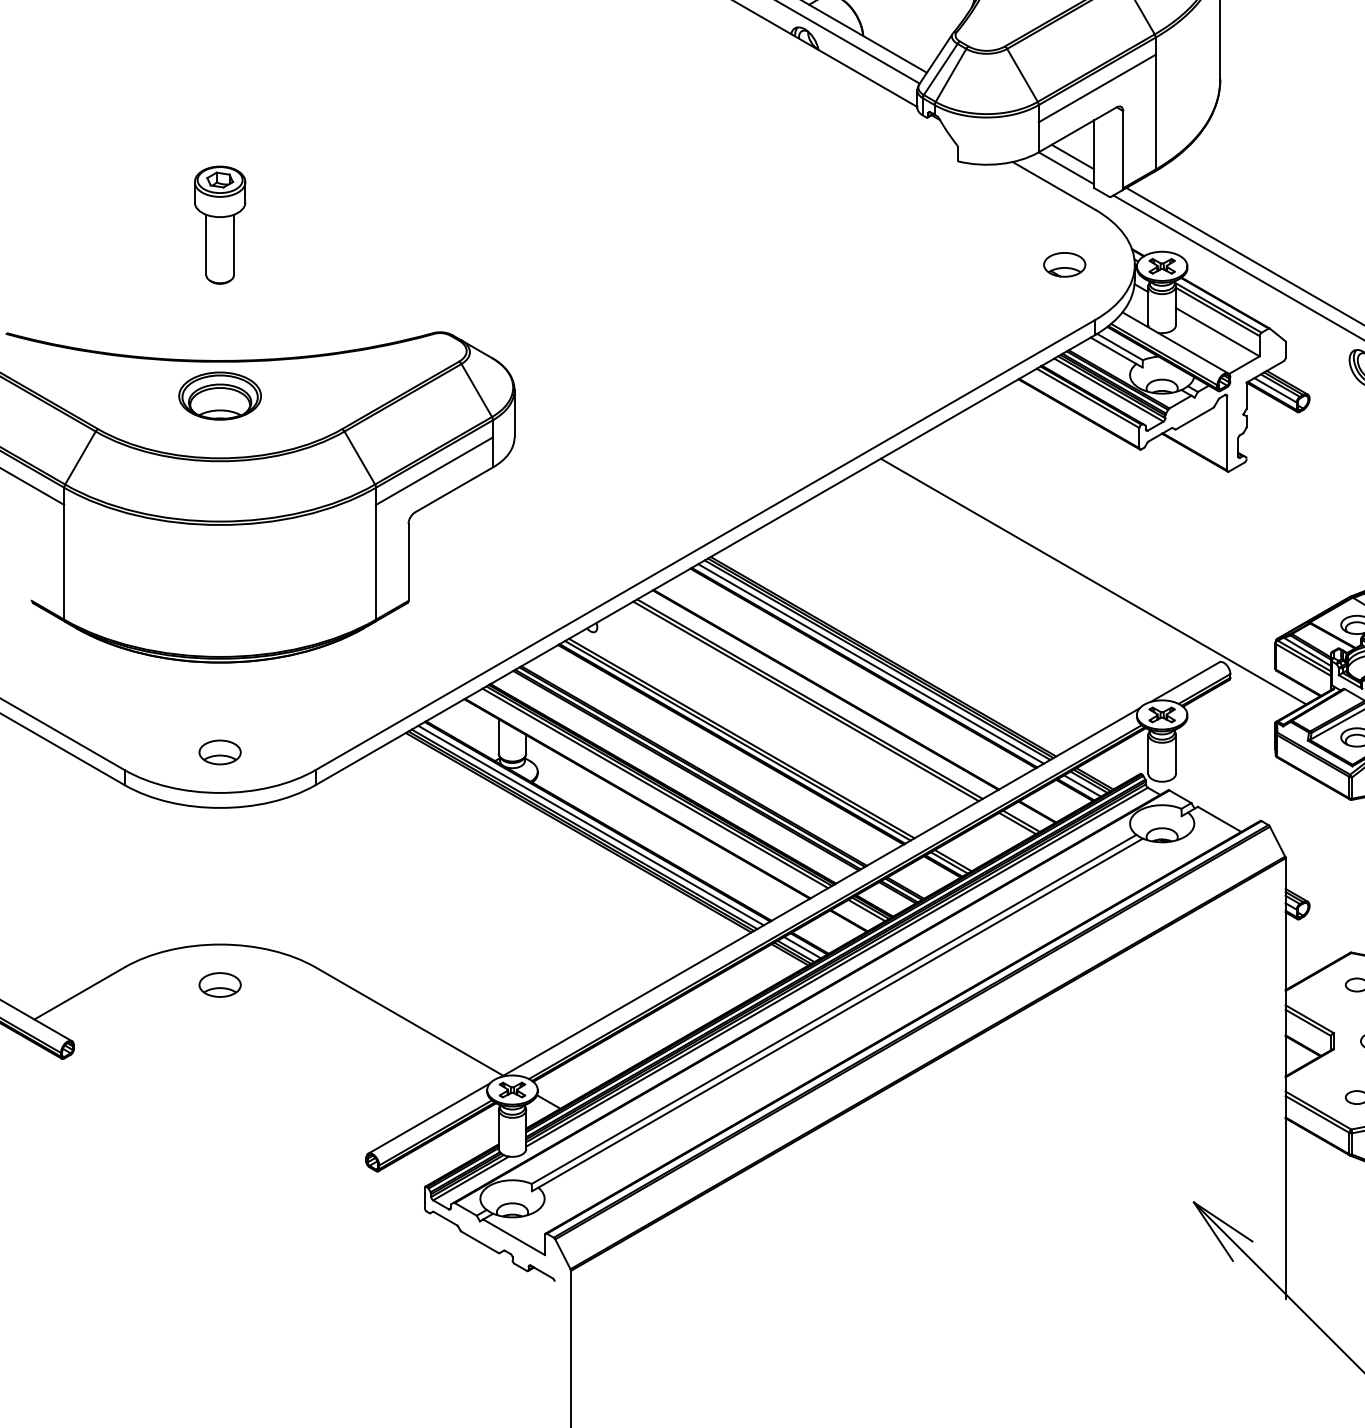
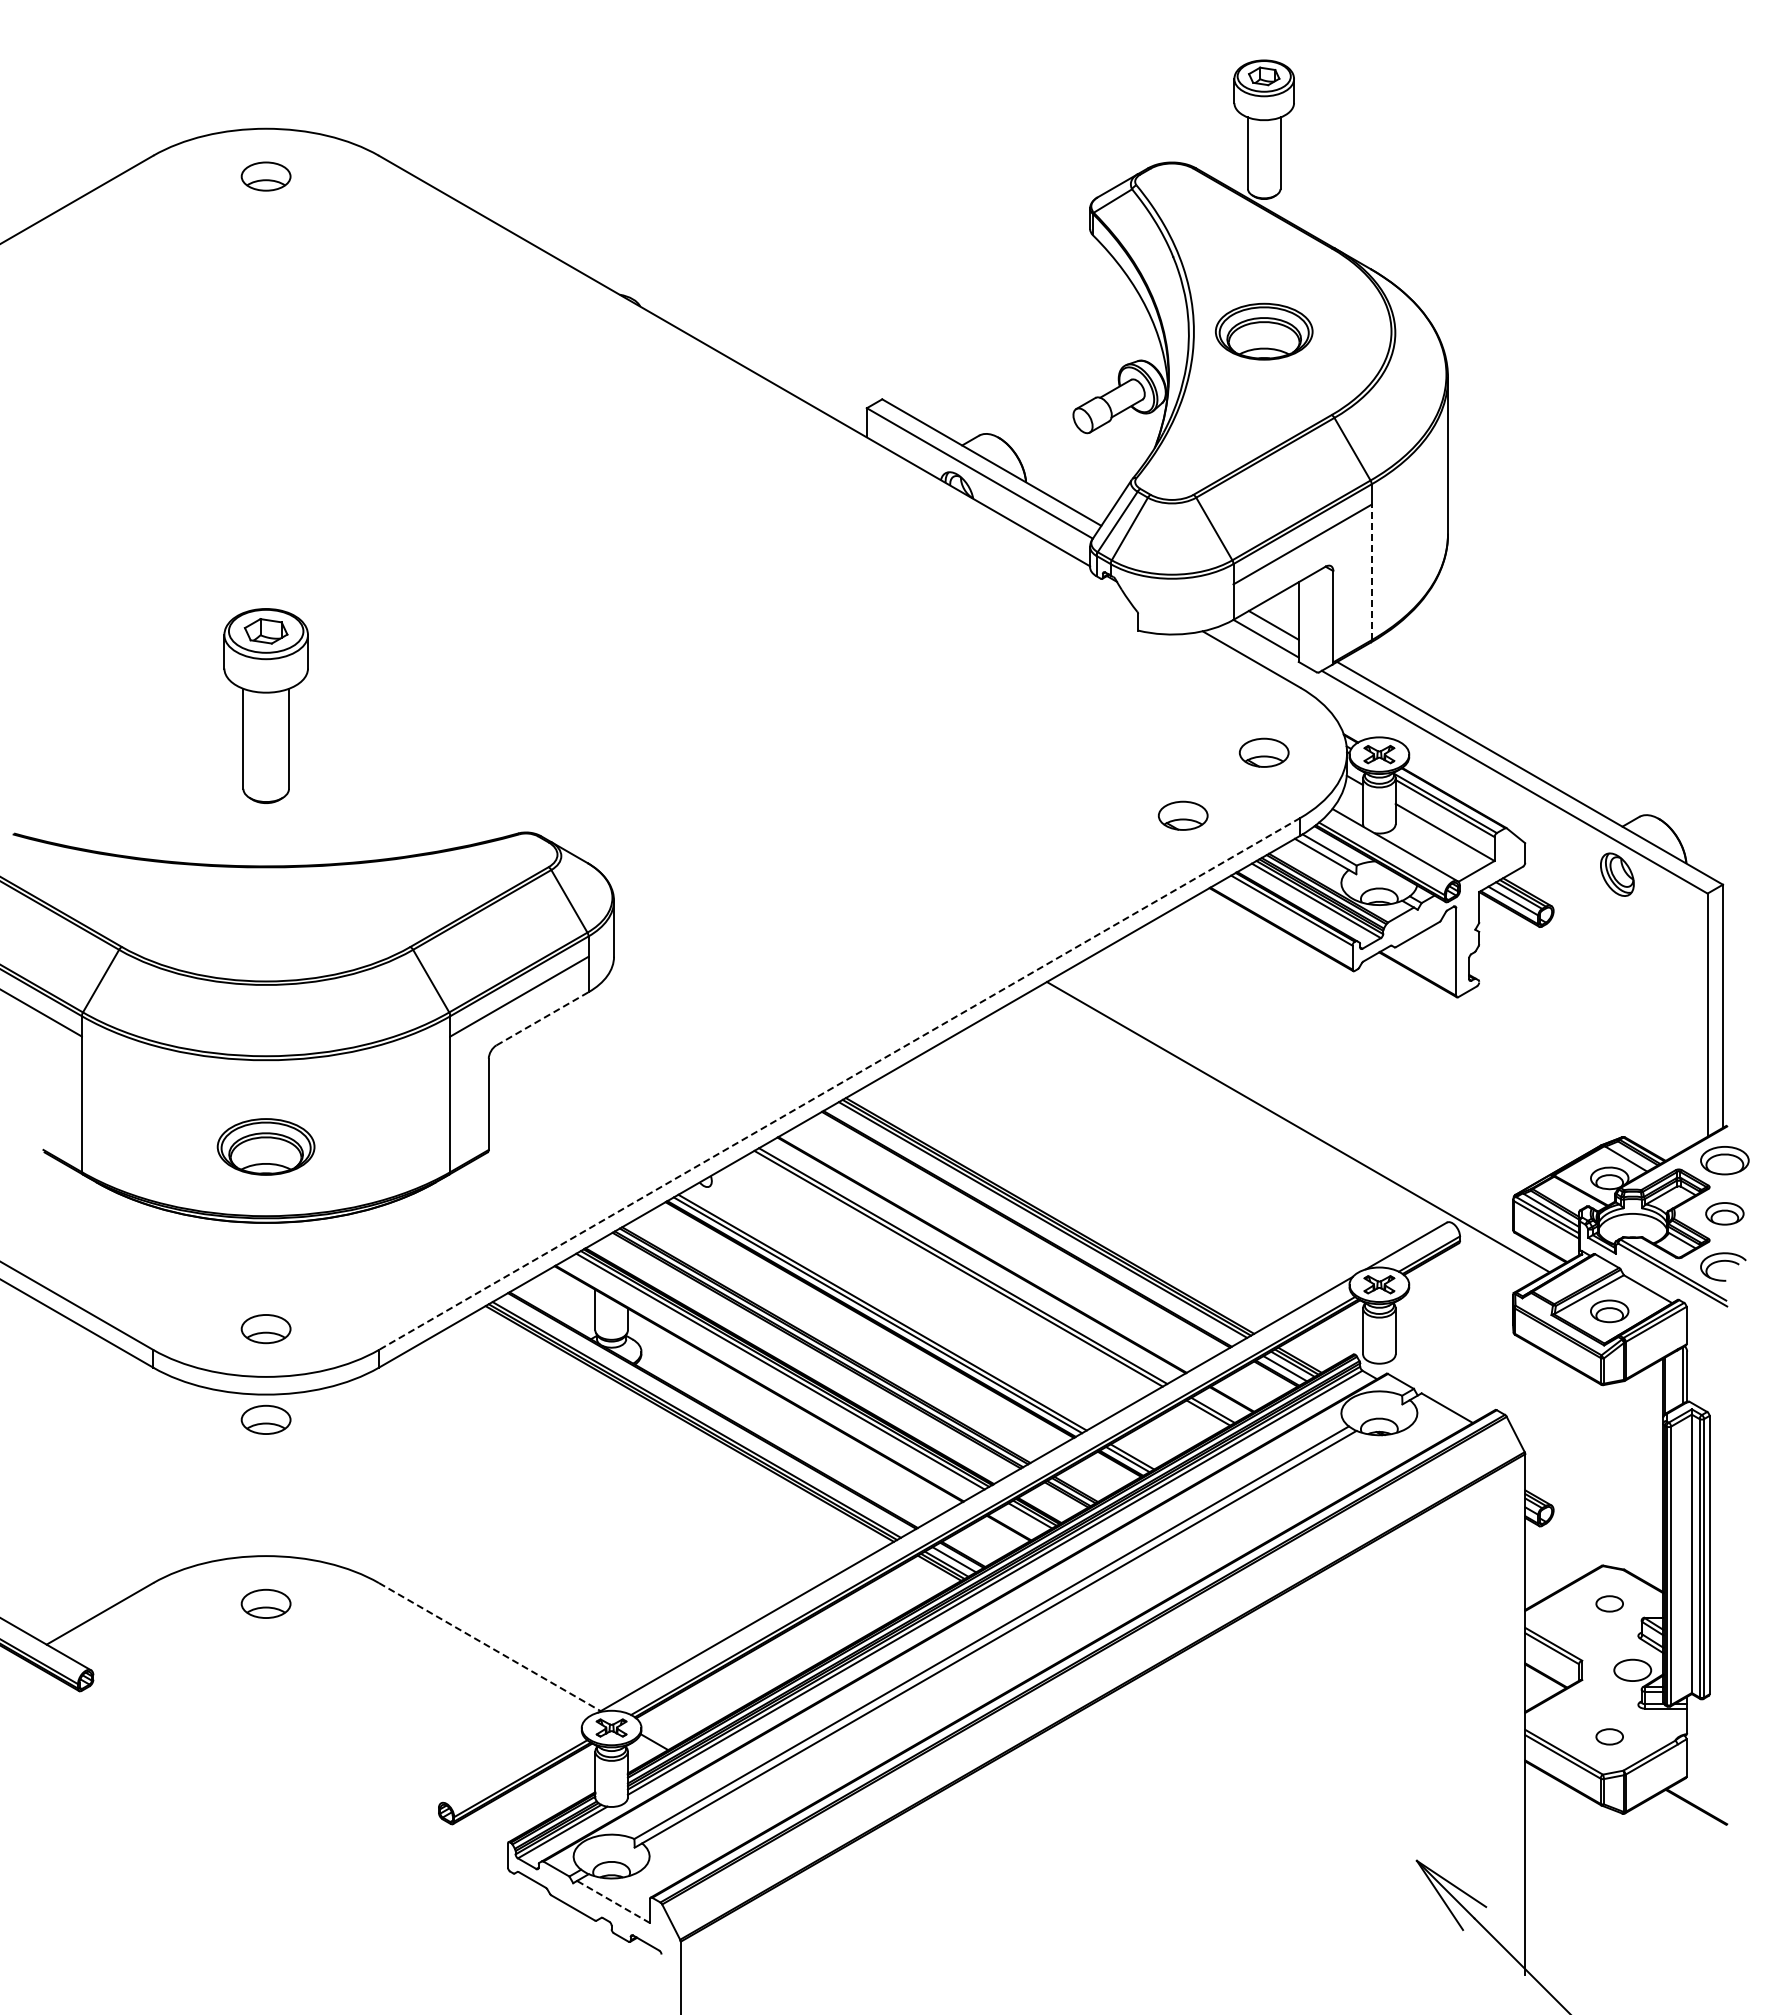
line: (1155, 112) -> (1371, 572), solid -> dashed
part: (219, 224) -> (265, 705), size x1.4
part: (996, 317) -> (1183, 815), added
part: (219, 395) -> (265, 1146), moved
line: (454, 489) -> (542, 1018), solid -> dashed
line: (705, 544) -> (839, 1083), solid -> dashed
line: (871, 663) -> (1035, 1224), removed
line: (591, 825) -> (704, 1415), removed
part: (219, 828) -> (265, 1419), added
line: (410, 1021) -> (490, 1647), solid -> dashed
line: (429, 1118) -> (513, 1761), removed
line: (514, 1236) -> (613, 1901), solid -> dashed

